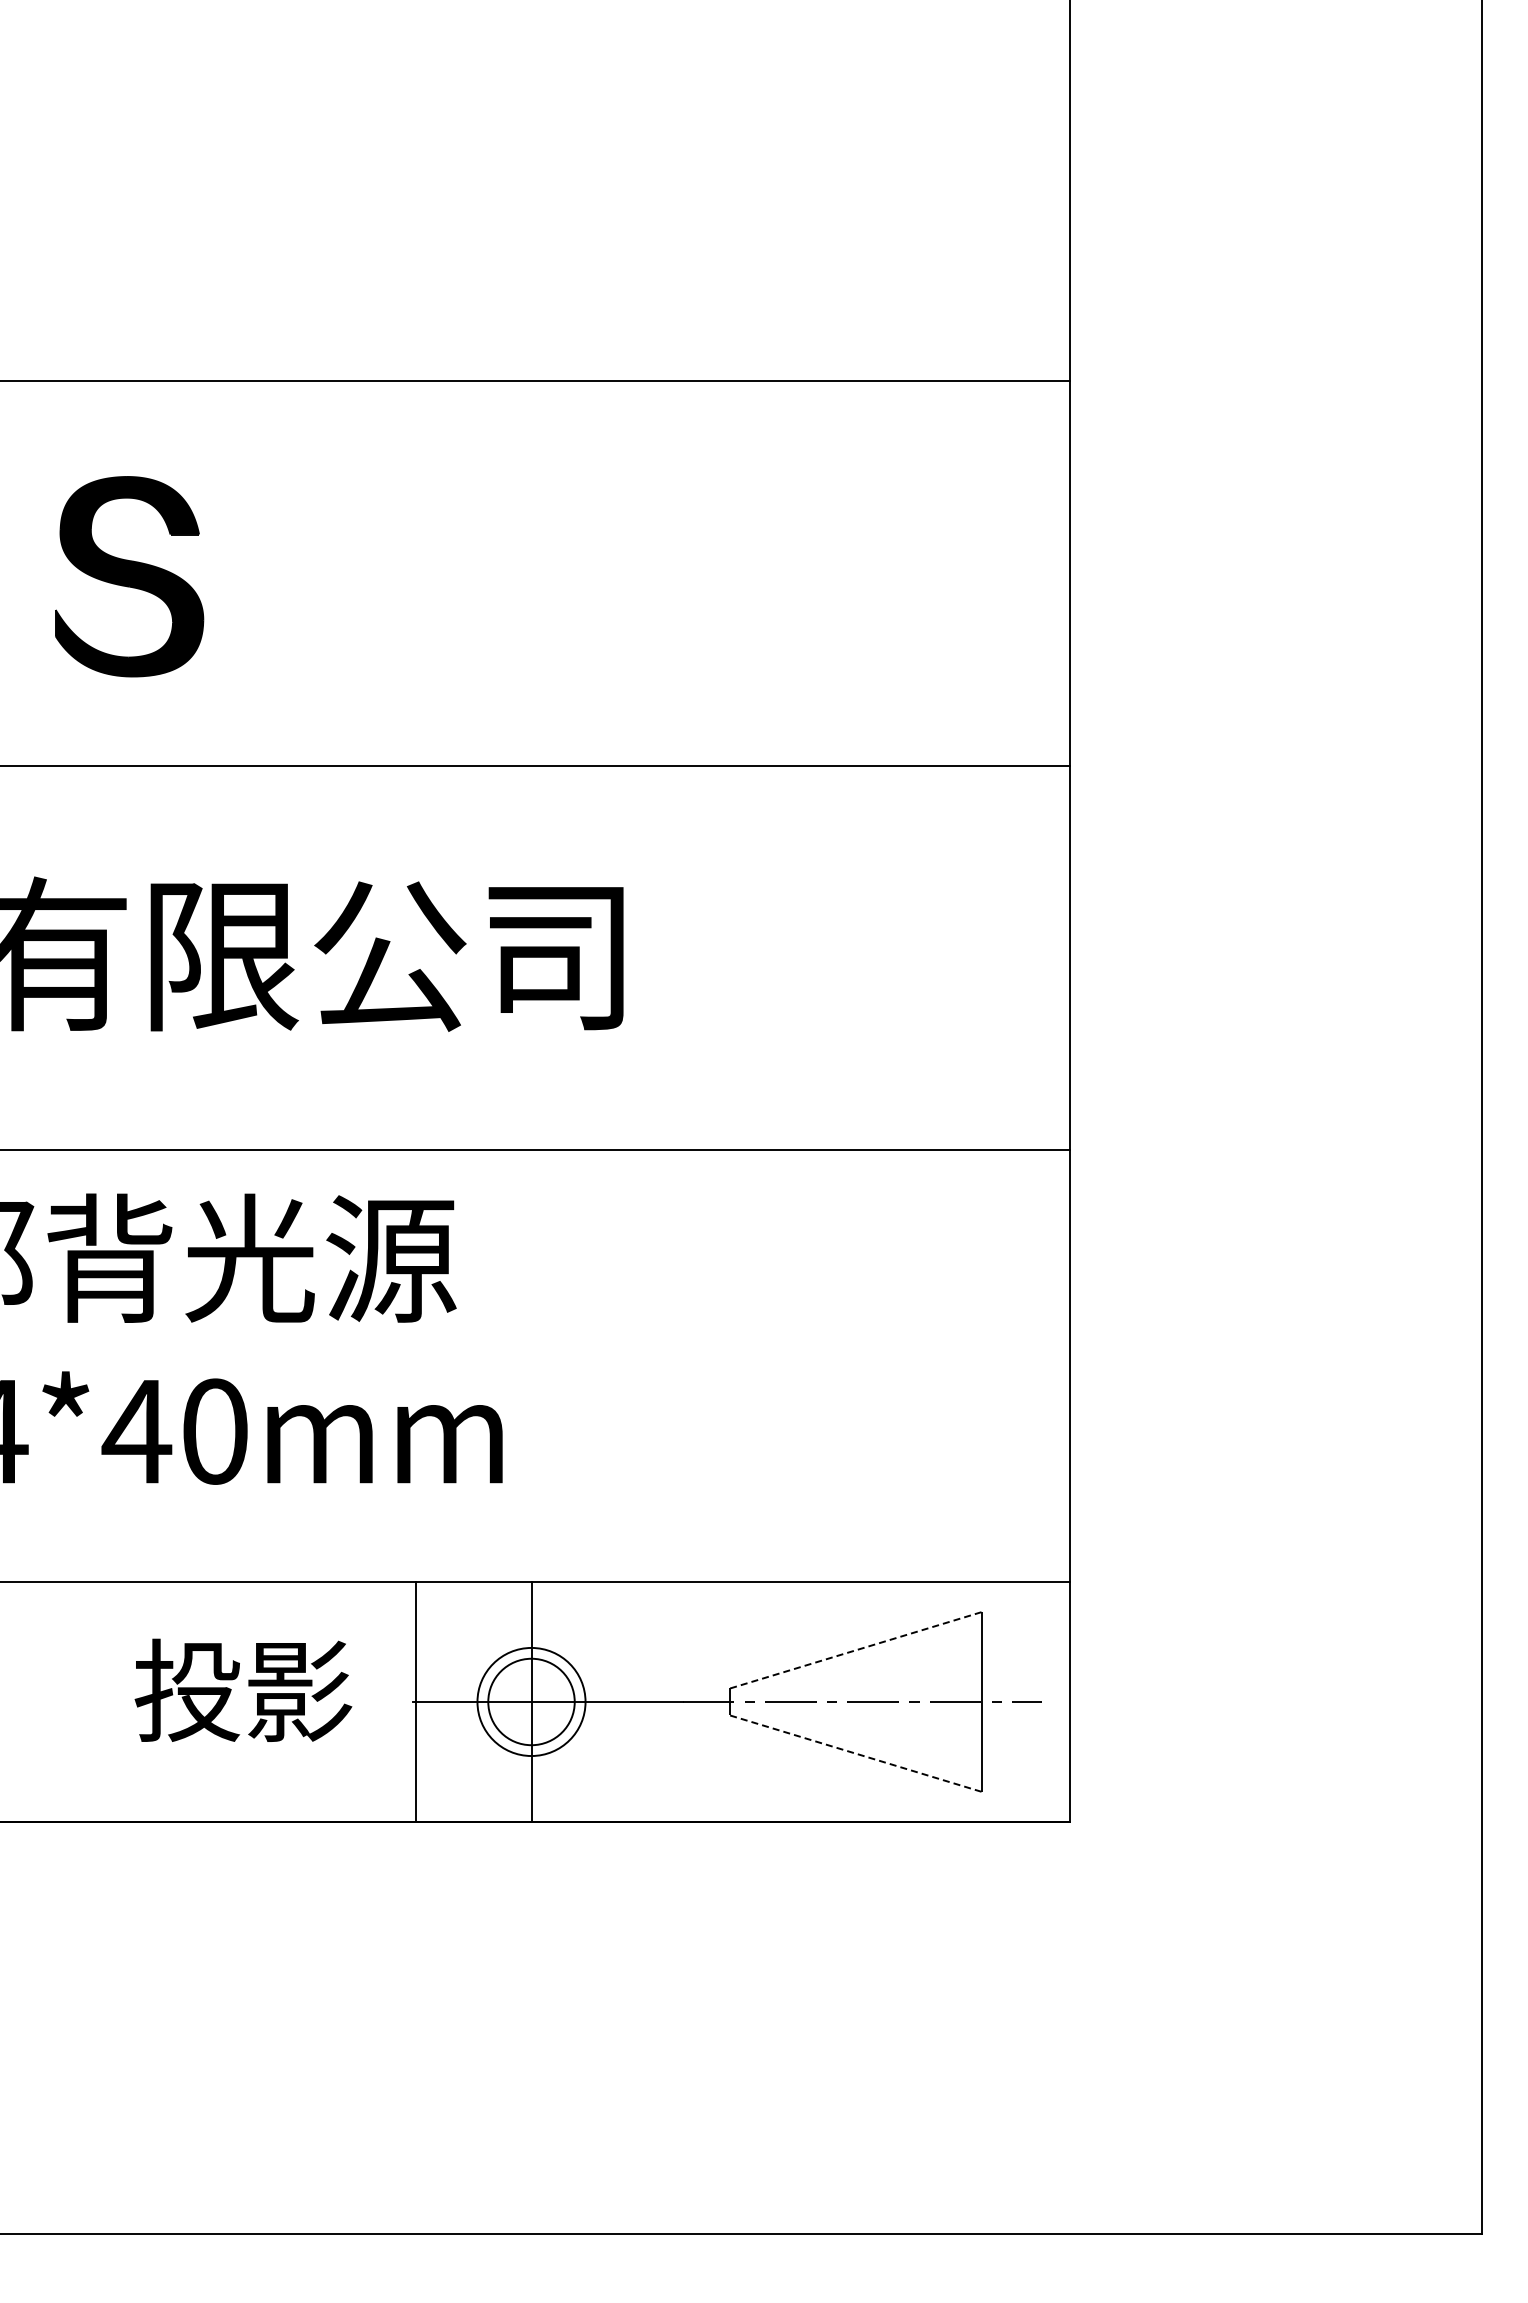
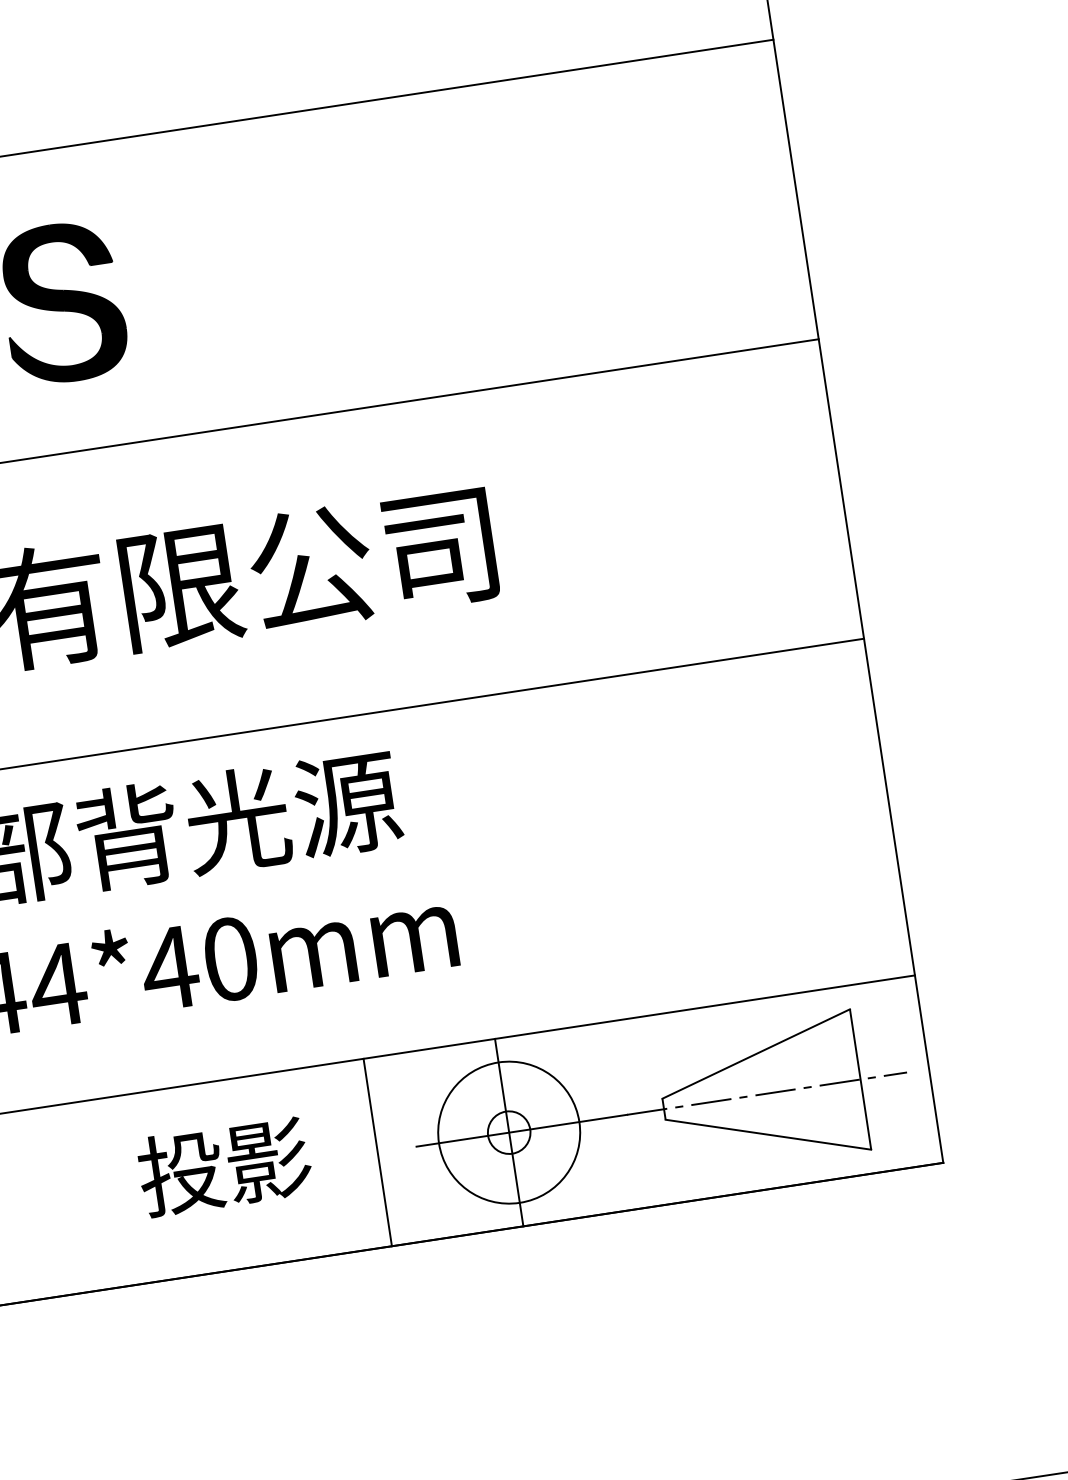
line: (856, 1650) -> (756, 1054), dashed -> solid
text: (243, 1689) -> (224, 1165), moved
line: (415, 1701) -> (377, 1152), moved
circle: (531, 1701) -> (509, 1132), size x0.62
circle: (531, 1701) -> (509, 1132), size x1.67
line: (856, 1753) -> (768, 1134), dashed -> solid

